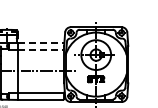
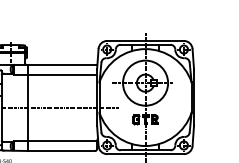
line: (41, 42) -> (62, 64), dashed -> solid
line: (41, 49) -> (62, 74), dashed -> solid

